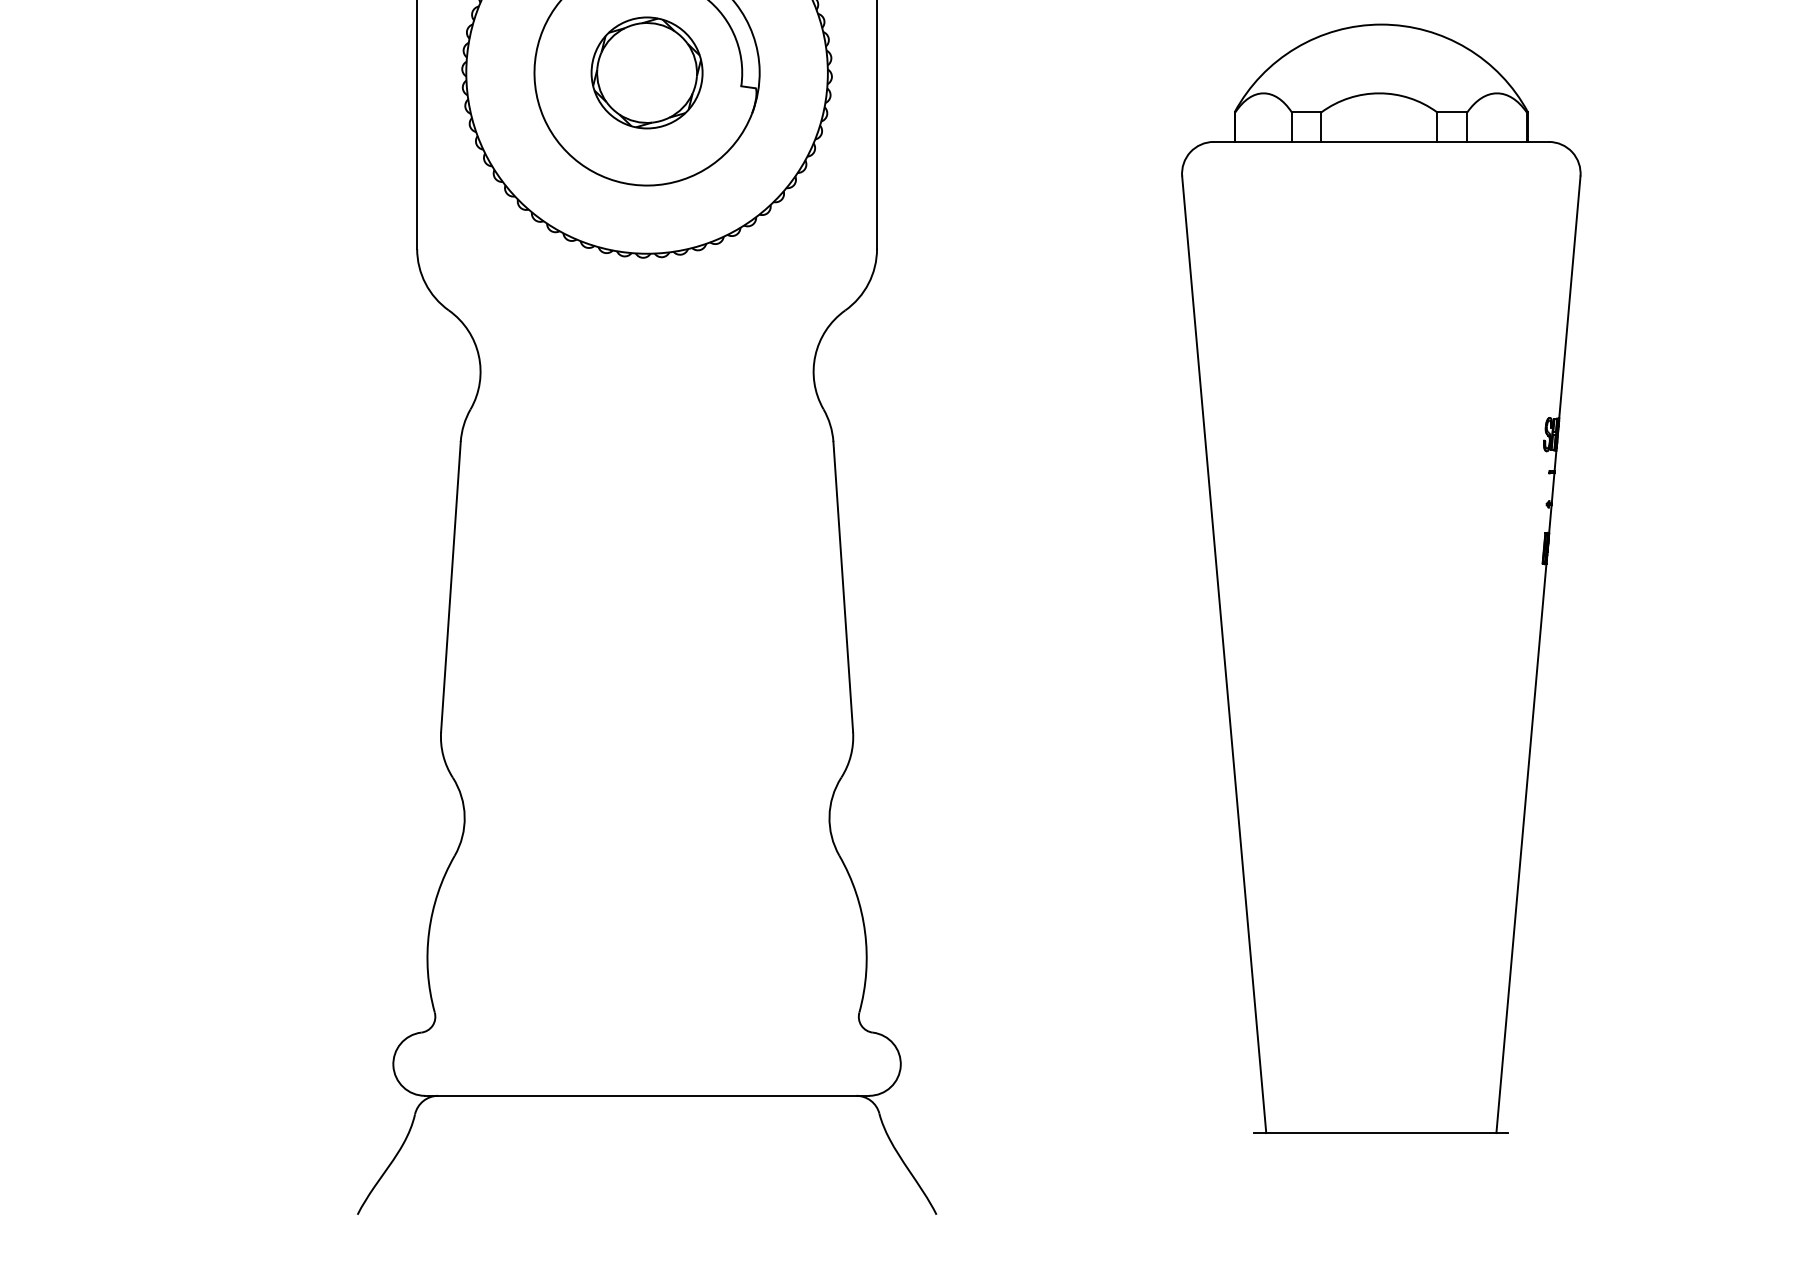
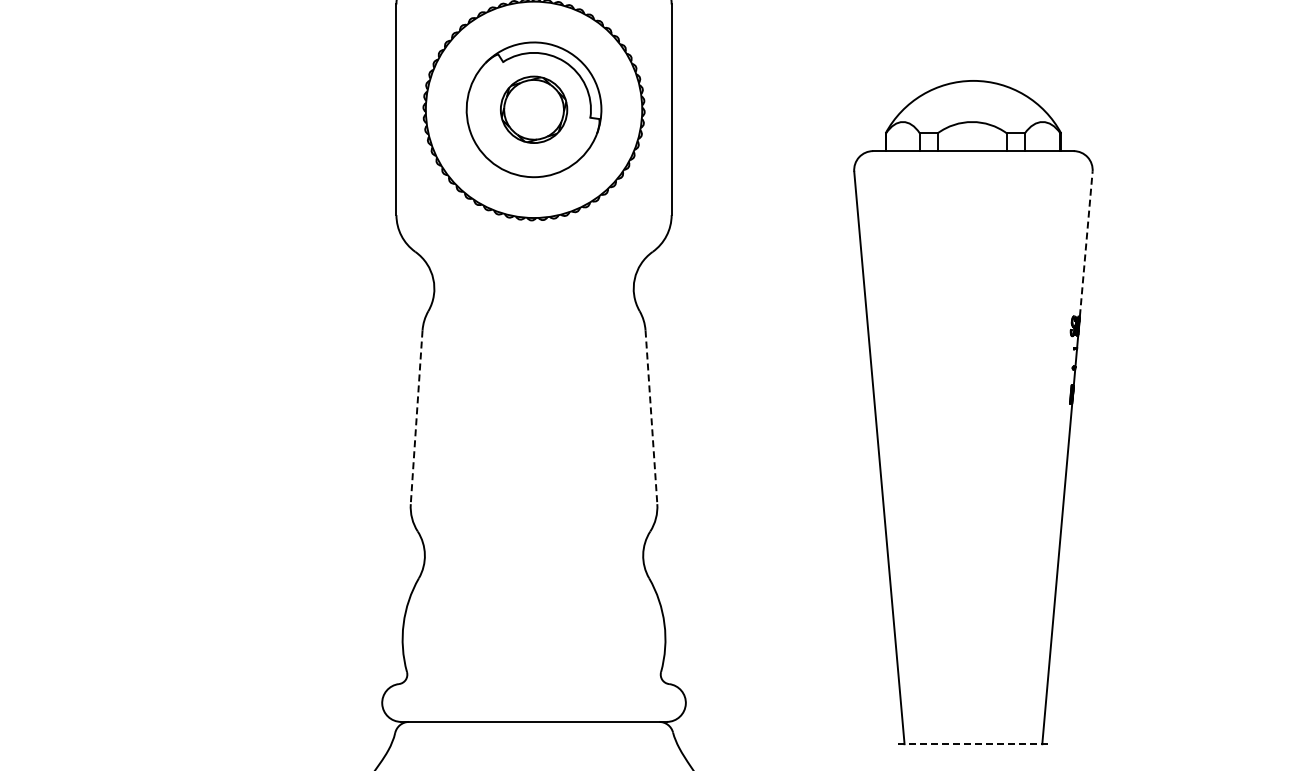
line: (1570, 296) -> (1086, 243), solid -> dashed
line: (450, 587) -> (416, 417), solid -> dashed
line: (843, 587) -> (651, 417), solid -> dashed
line: (1381, 1133) -> (973, 744), solid -> dashed

